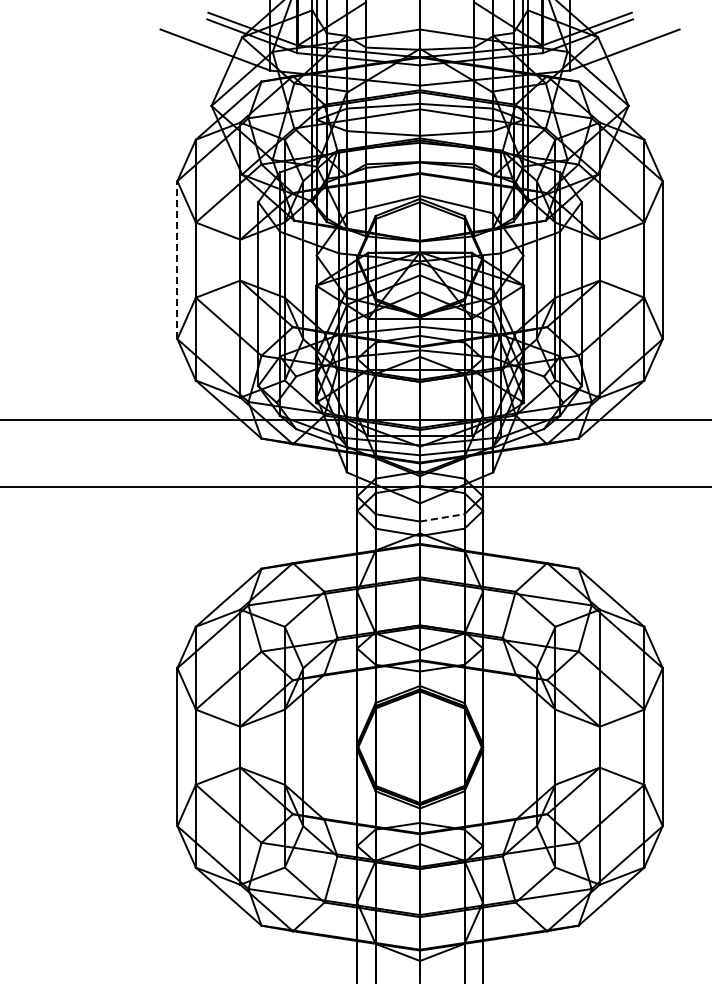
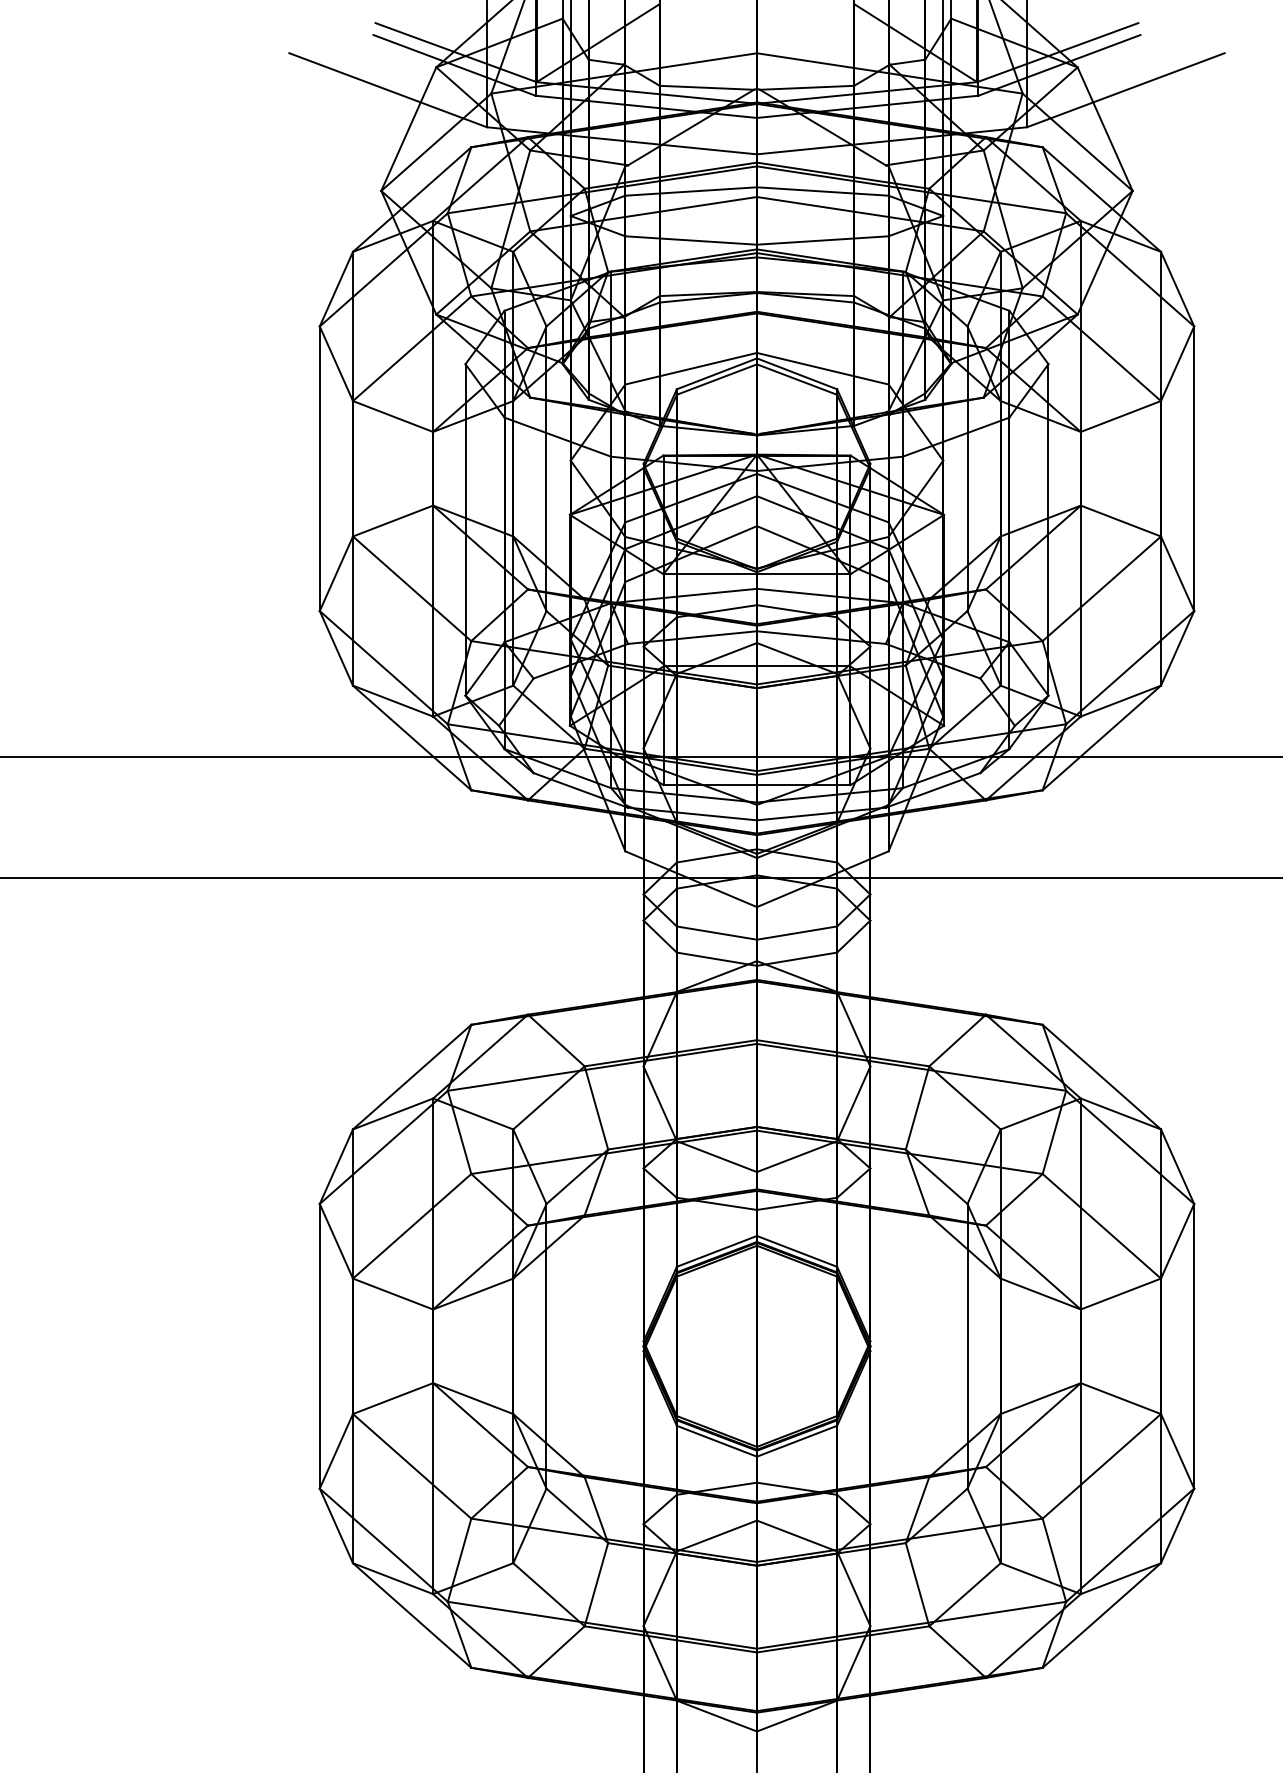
line: (177, 260) -> (319, 469), dashed -> solid
line: (442, 517) -> (797, 932), dashed -> solid

